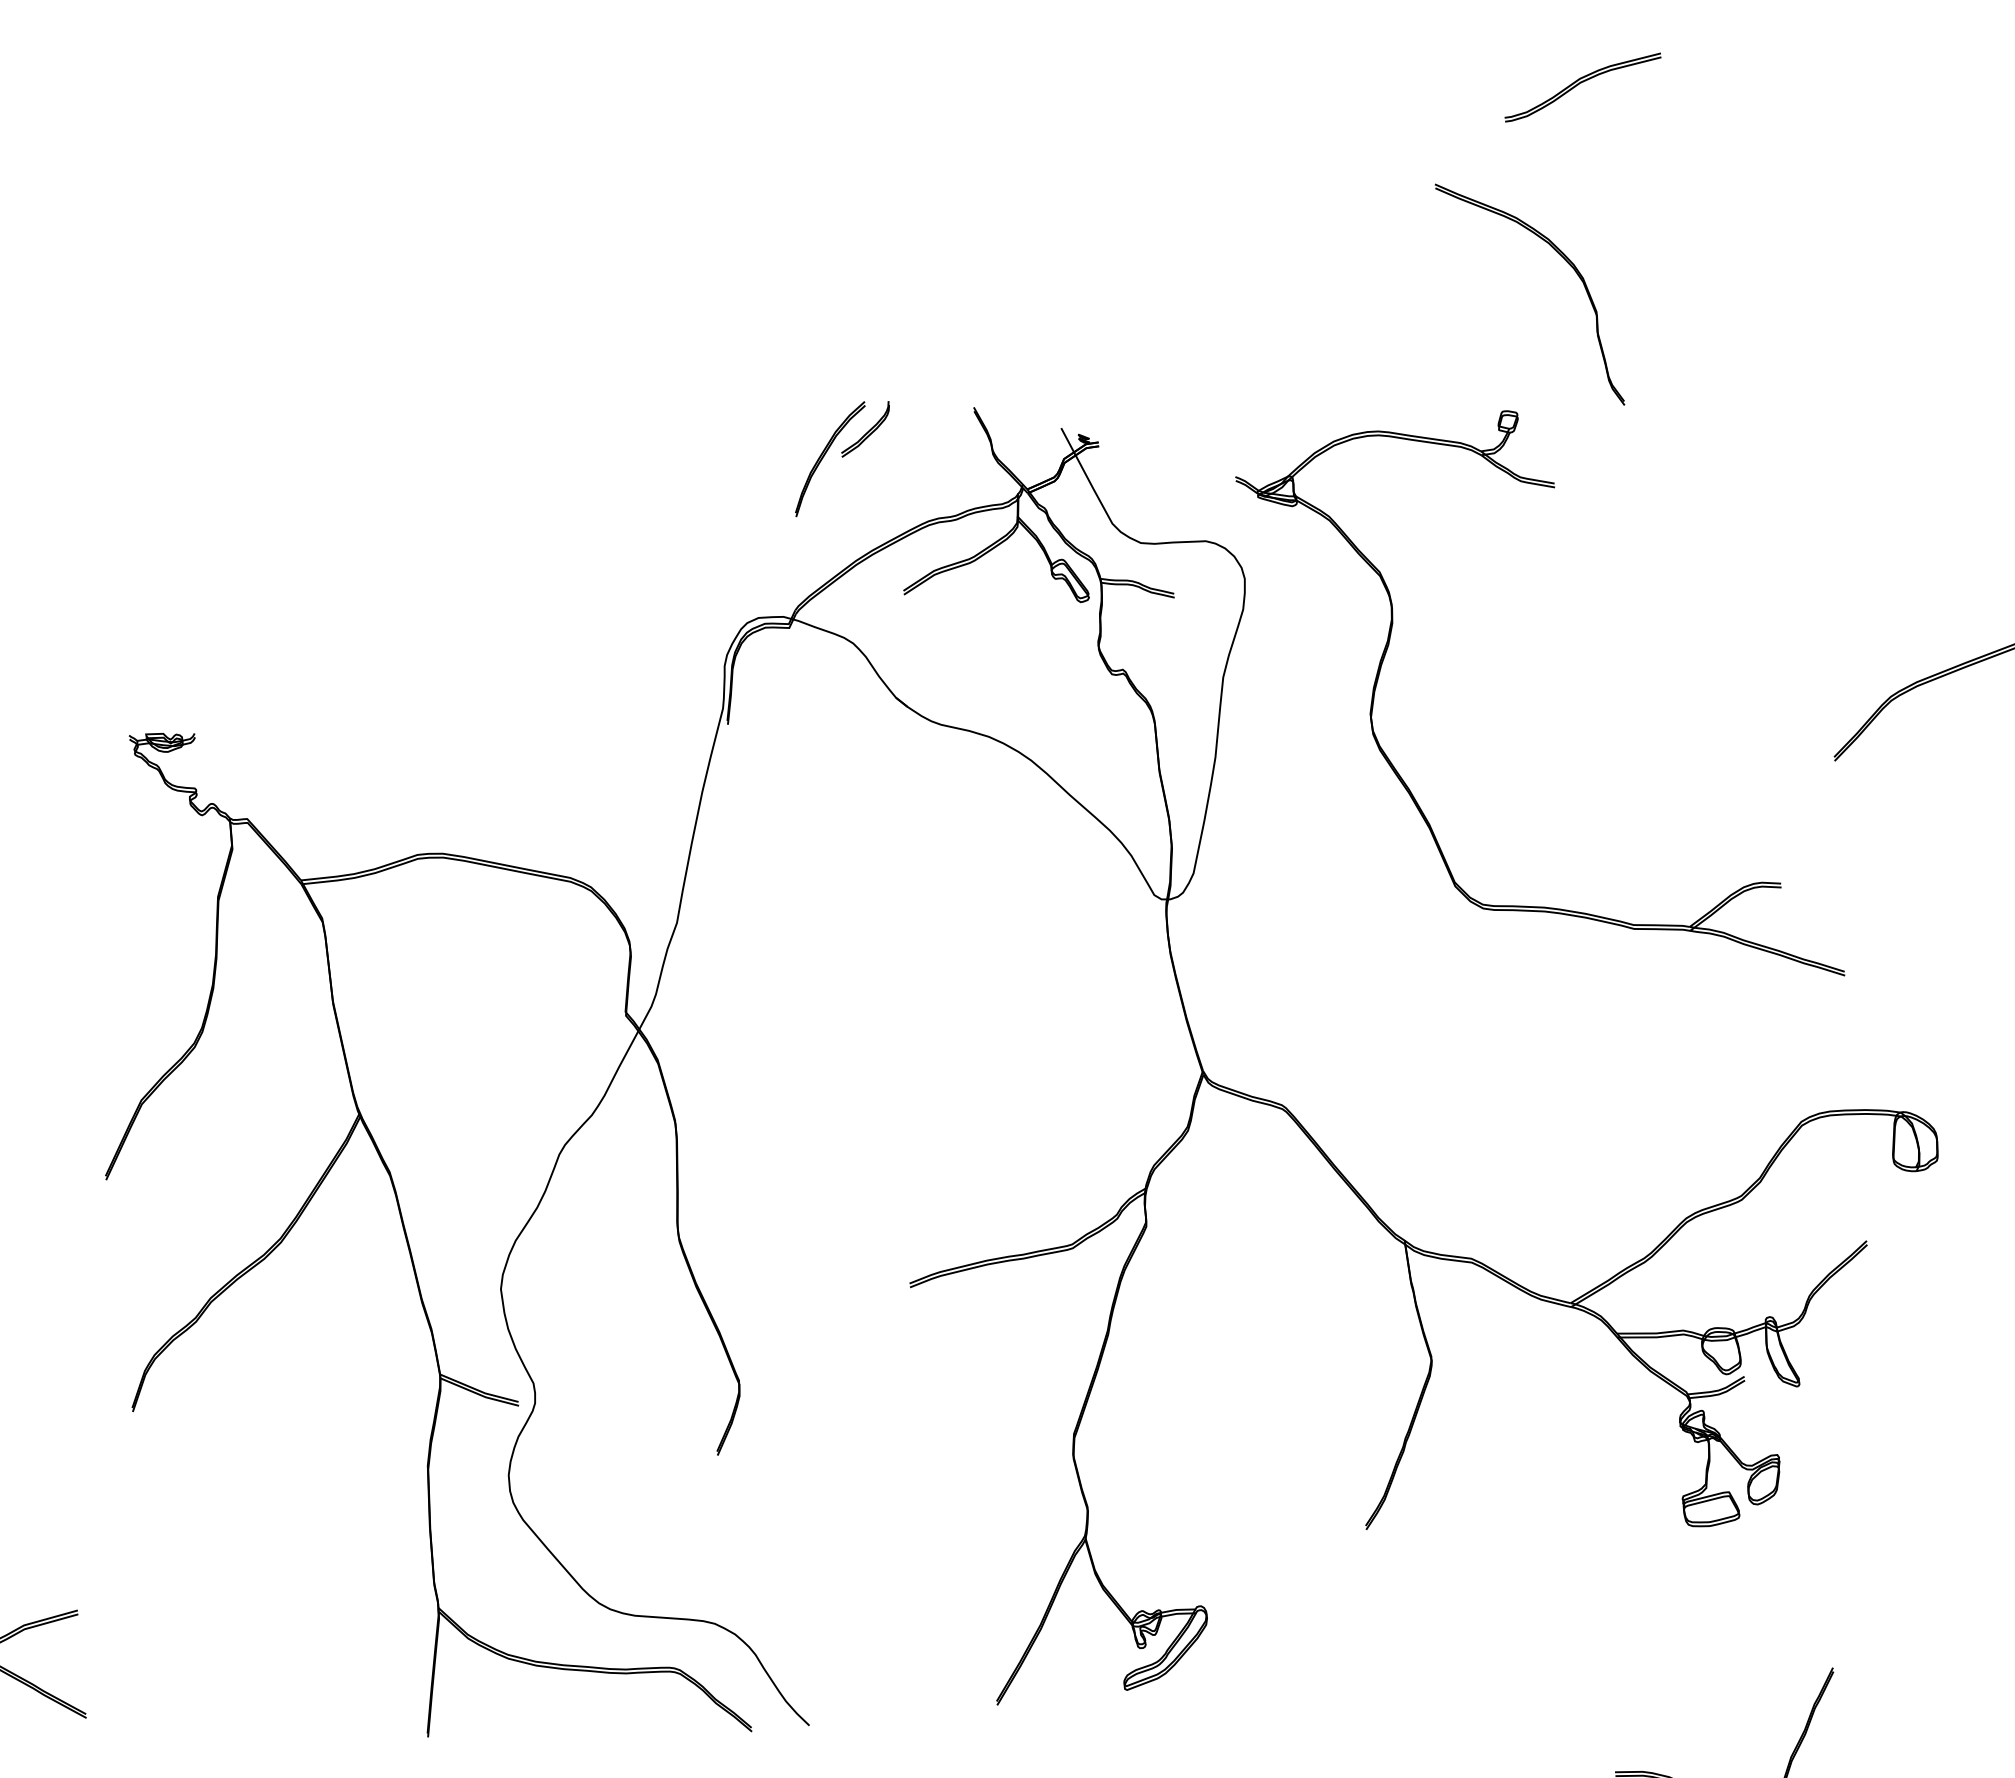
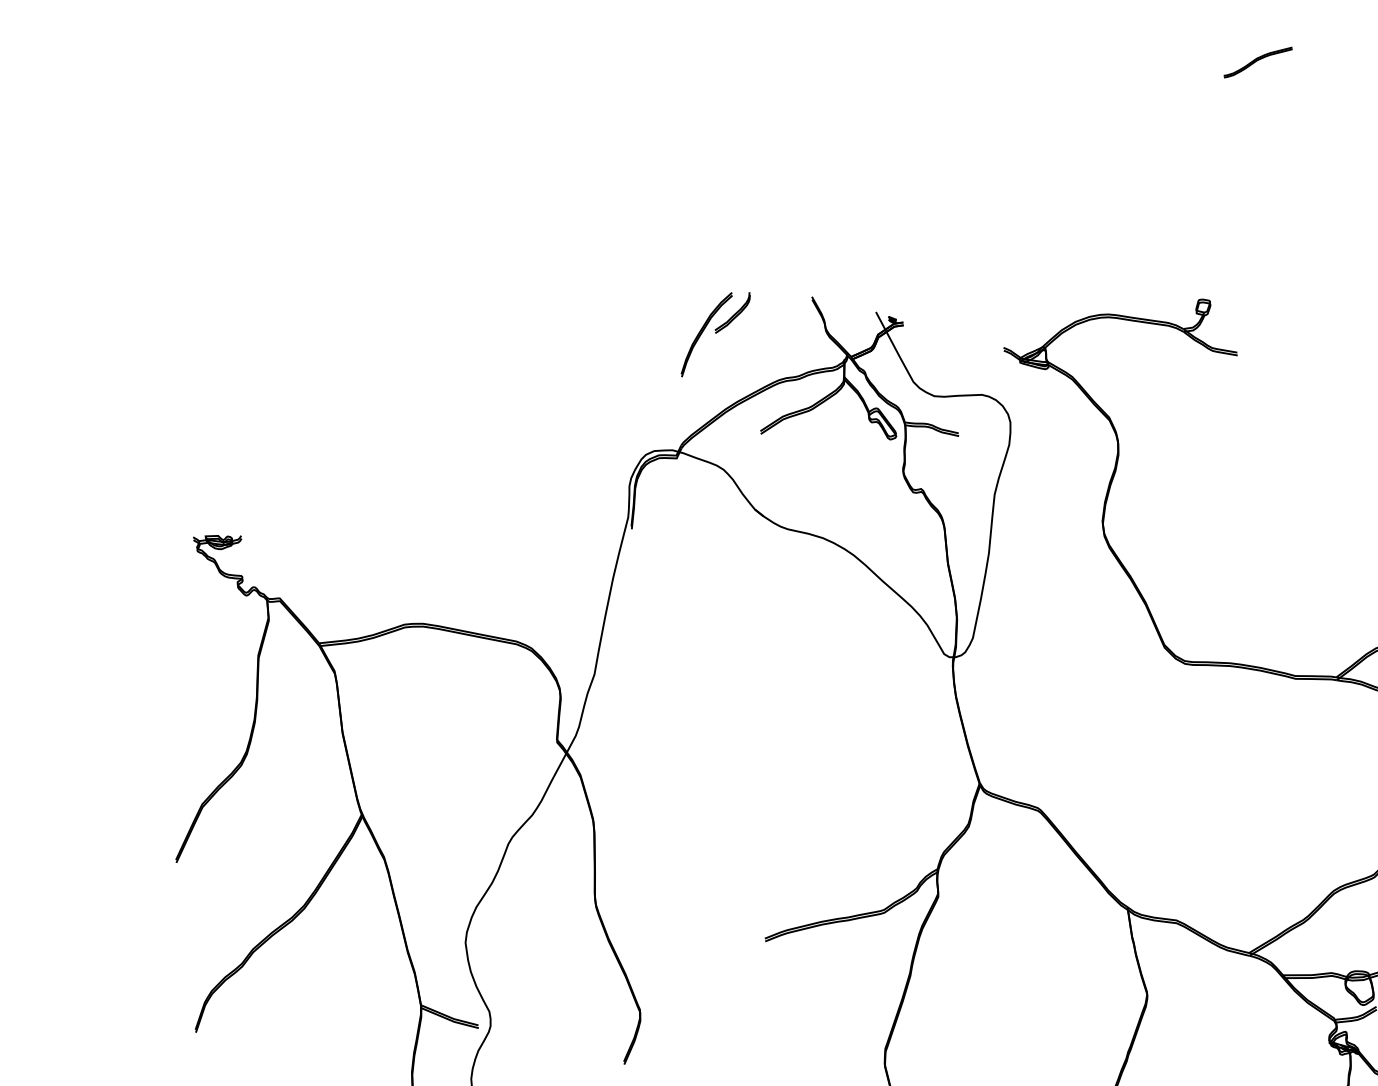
part: (1582, 87) -> (1257, 62), size x0.6
part: (1566, 262) -> (1246, 190), removed

